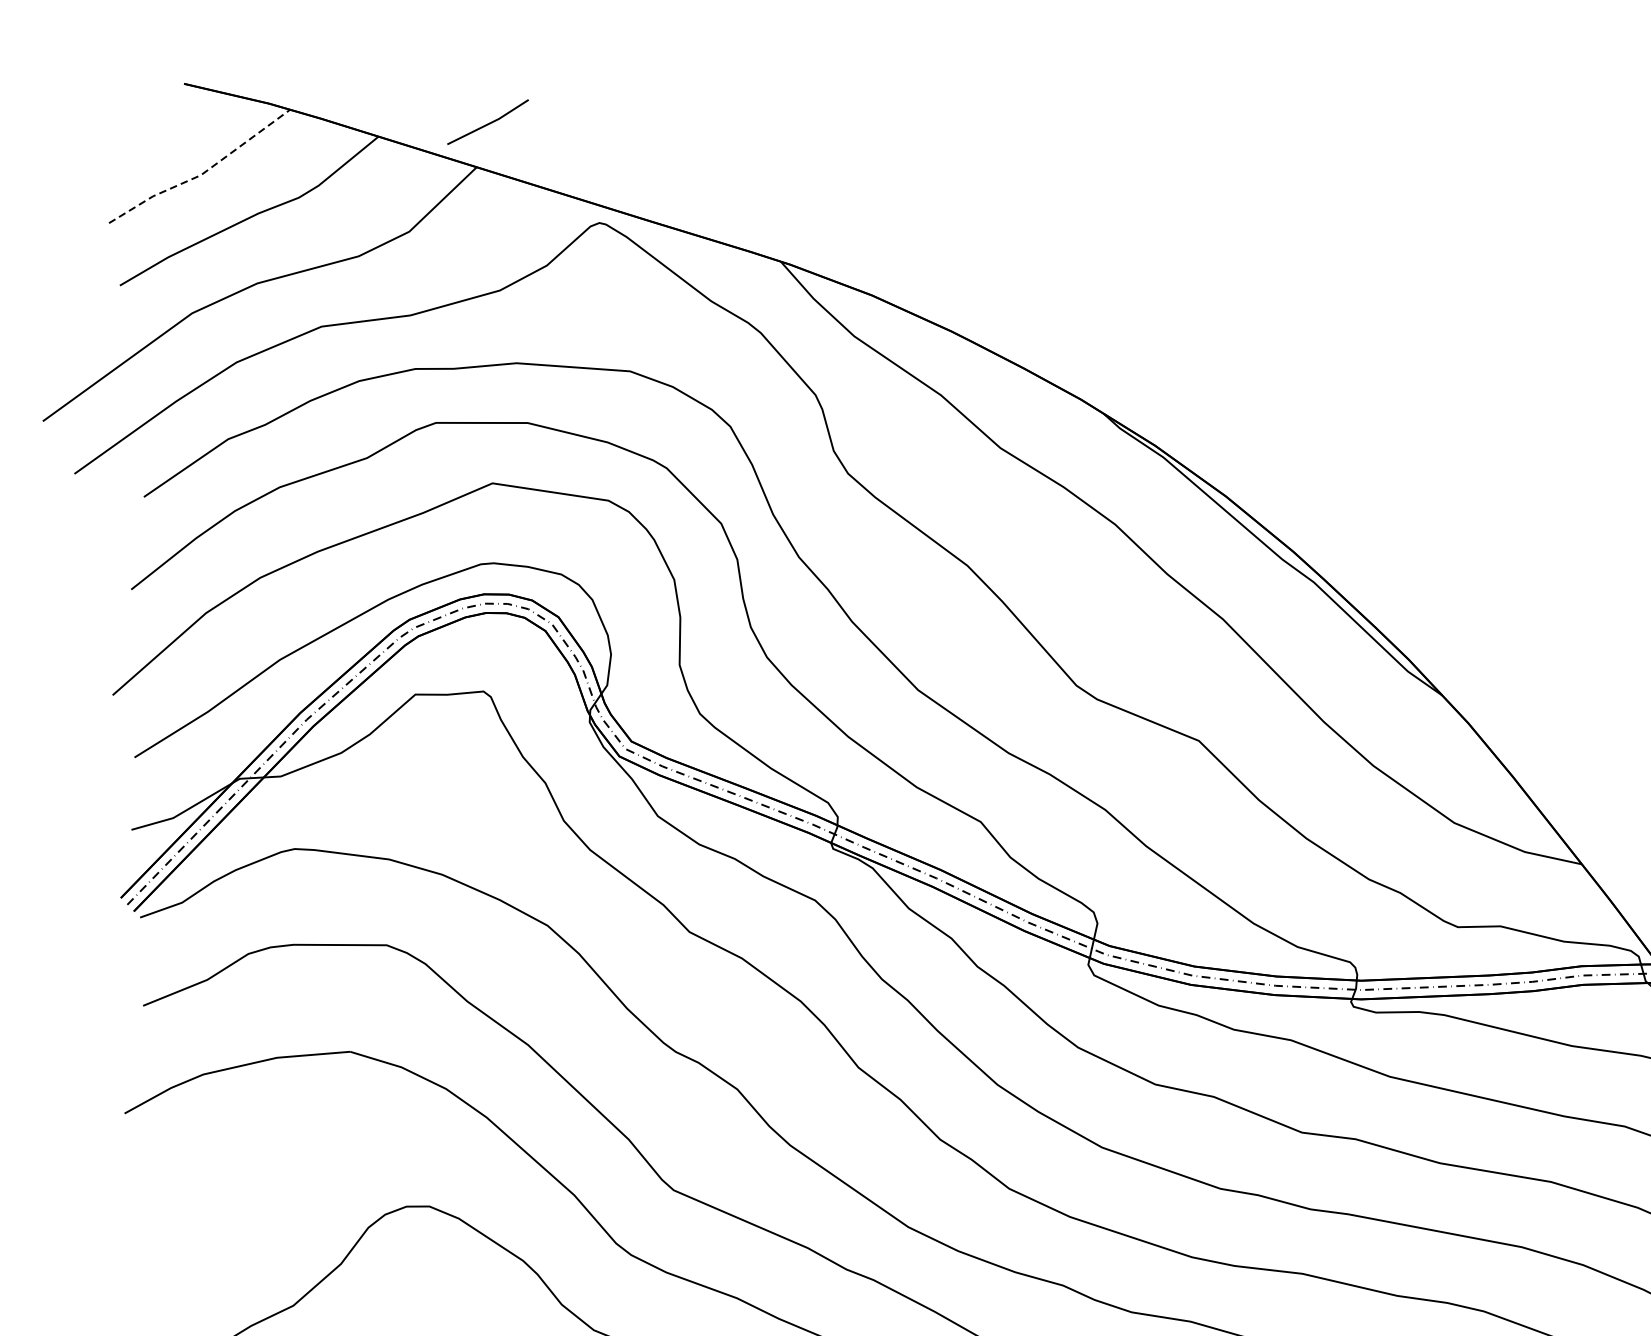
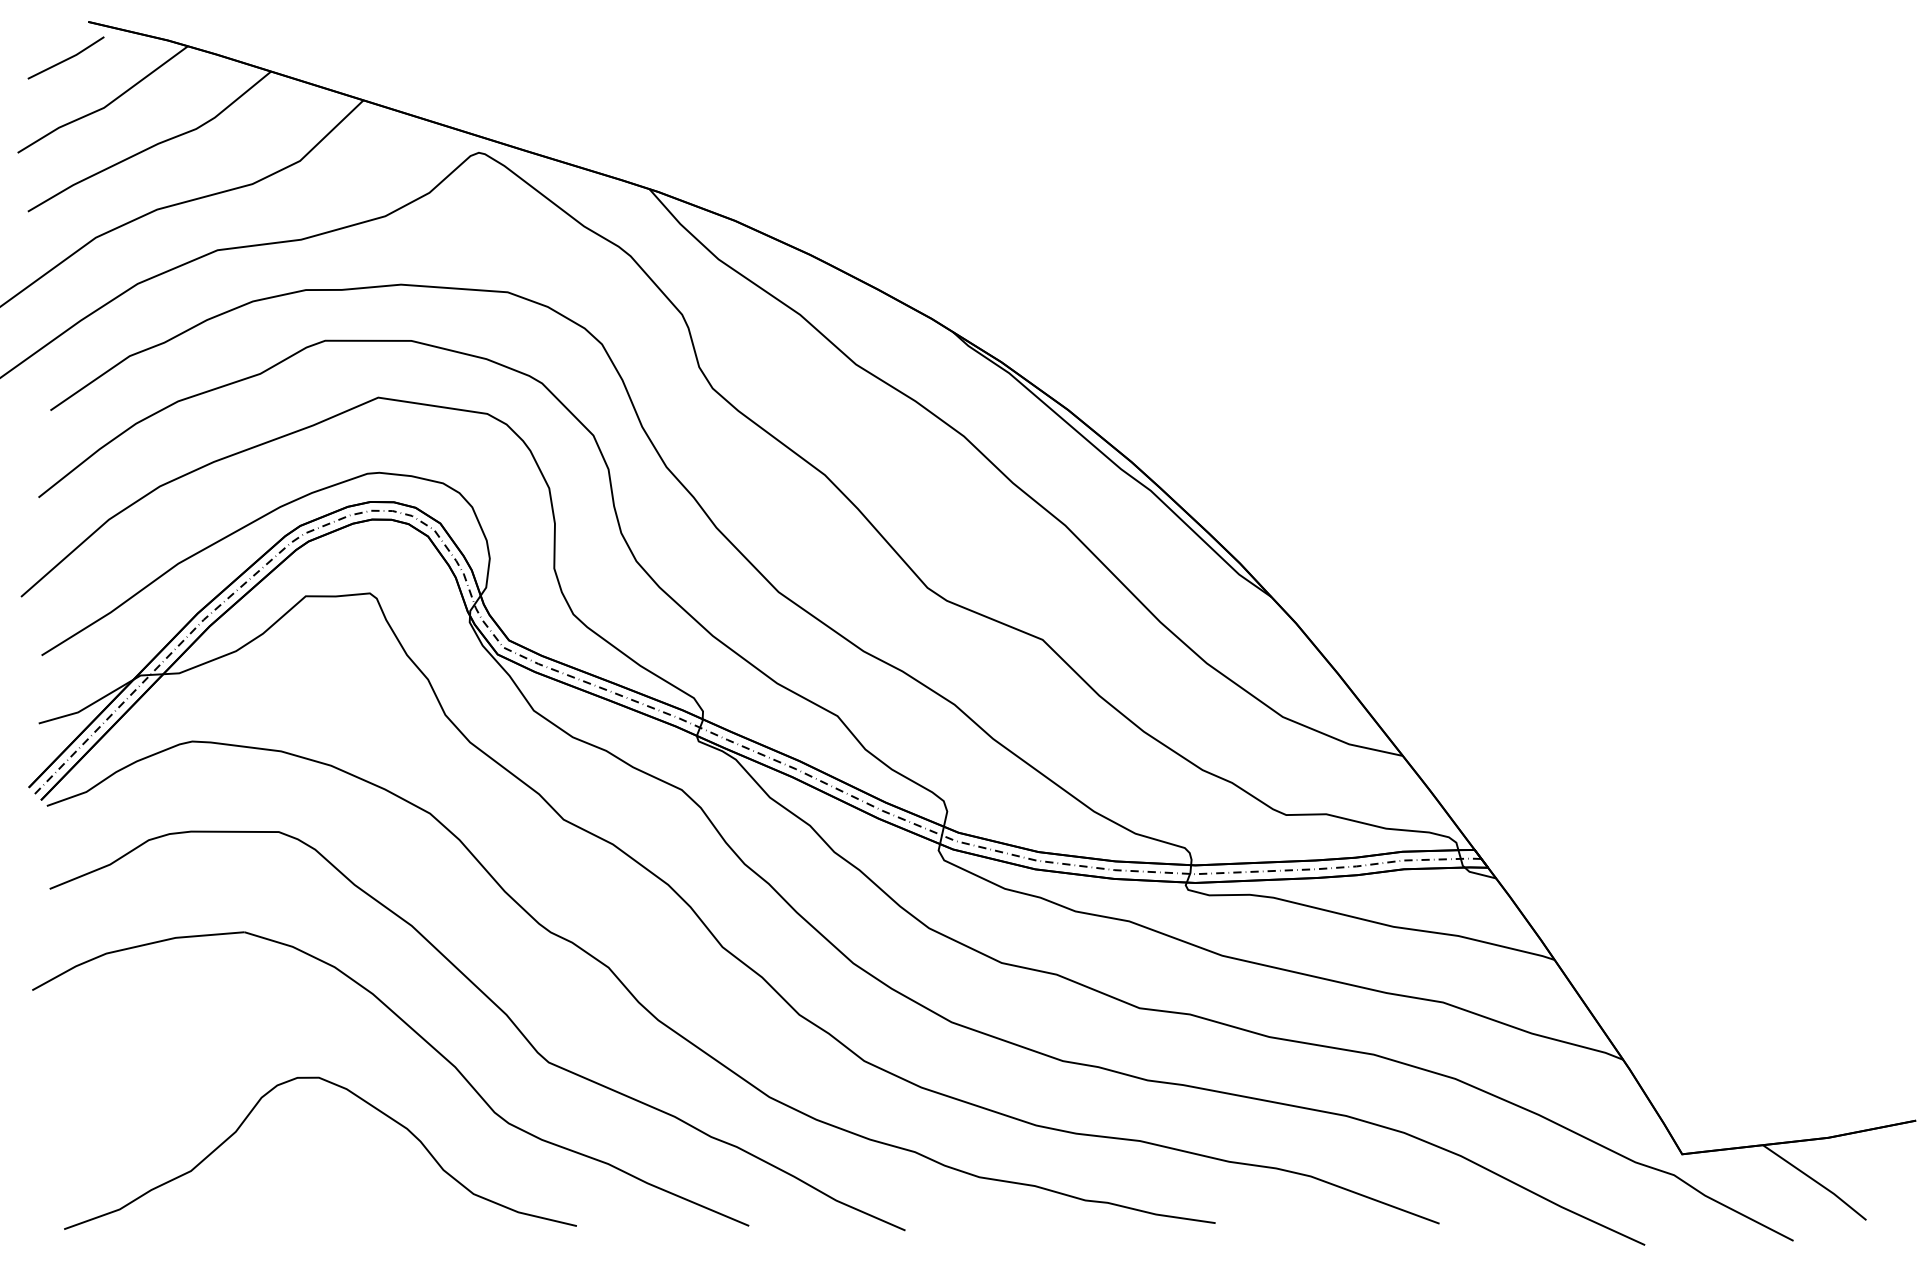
line: (488, 122) -> (66, 58), moved
line: (202, 173) -> (105, 106), dashed -> solid

